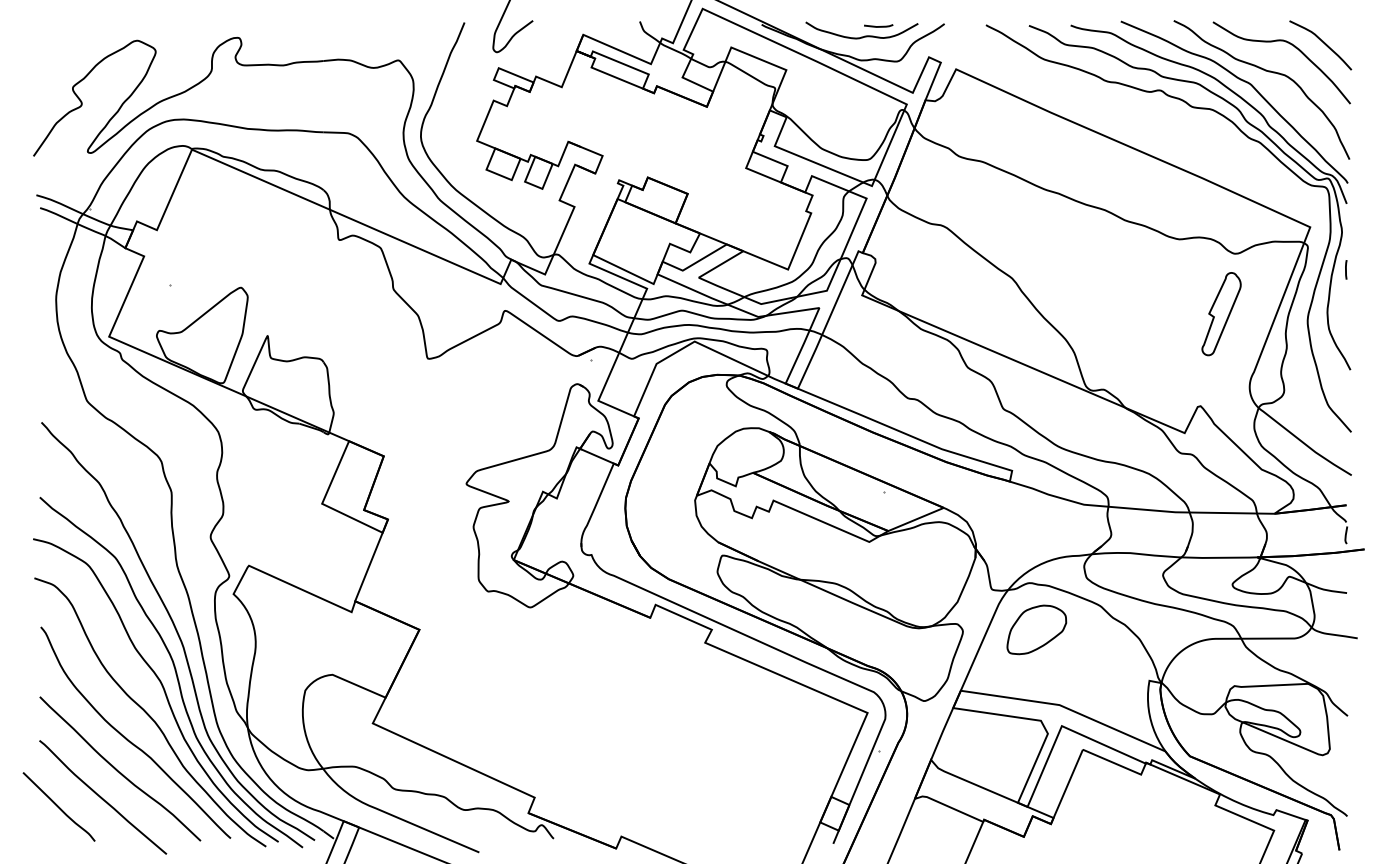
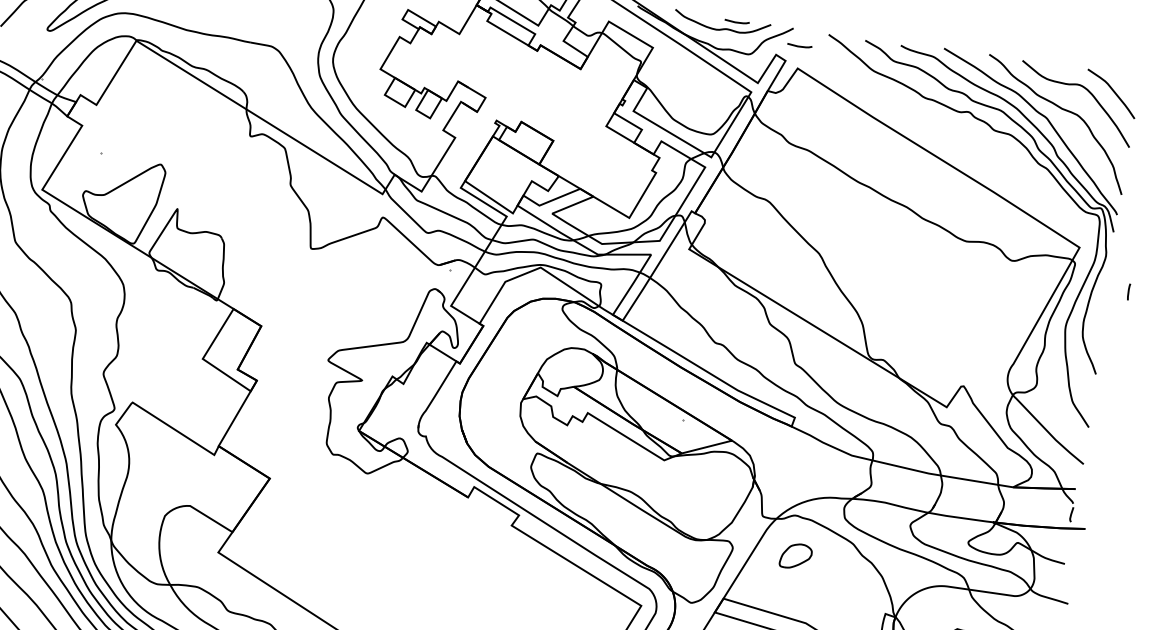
line: (954, 43) -> (799, 46), added
line: (1346, 269) -> (1129, 291), moved
part: (1221, 314) -> (993, 310), removed
part: (1036, 629) -> (795, 555), size x0.6

